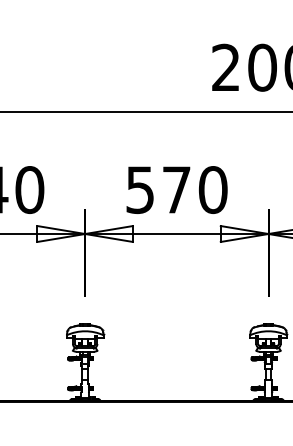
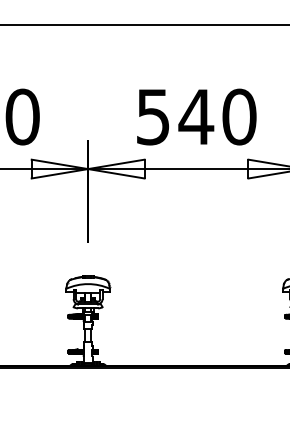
text: (176, 189) -> (196, 116), 570 -> 540

